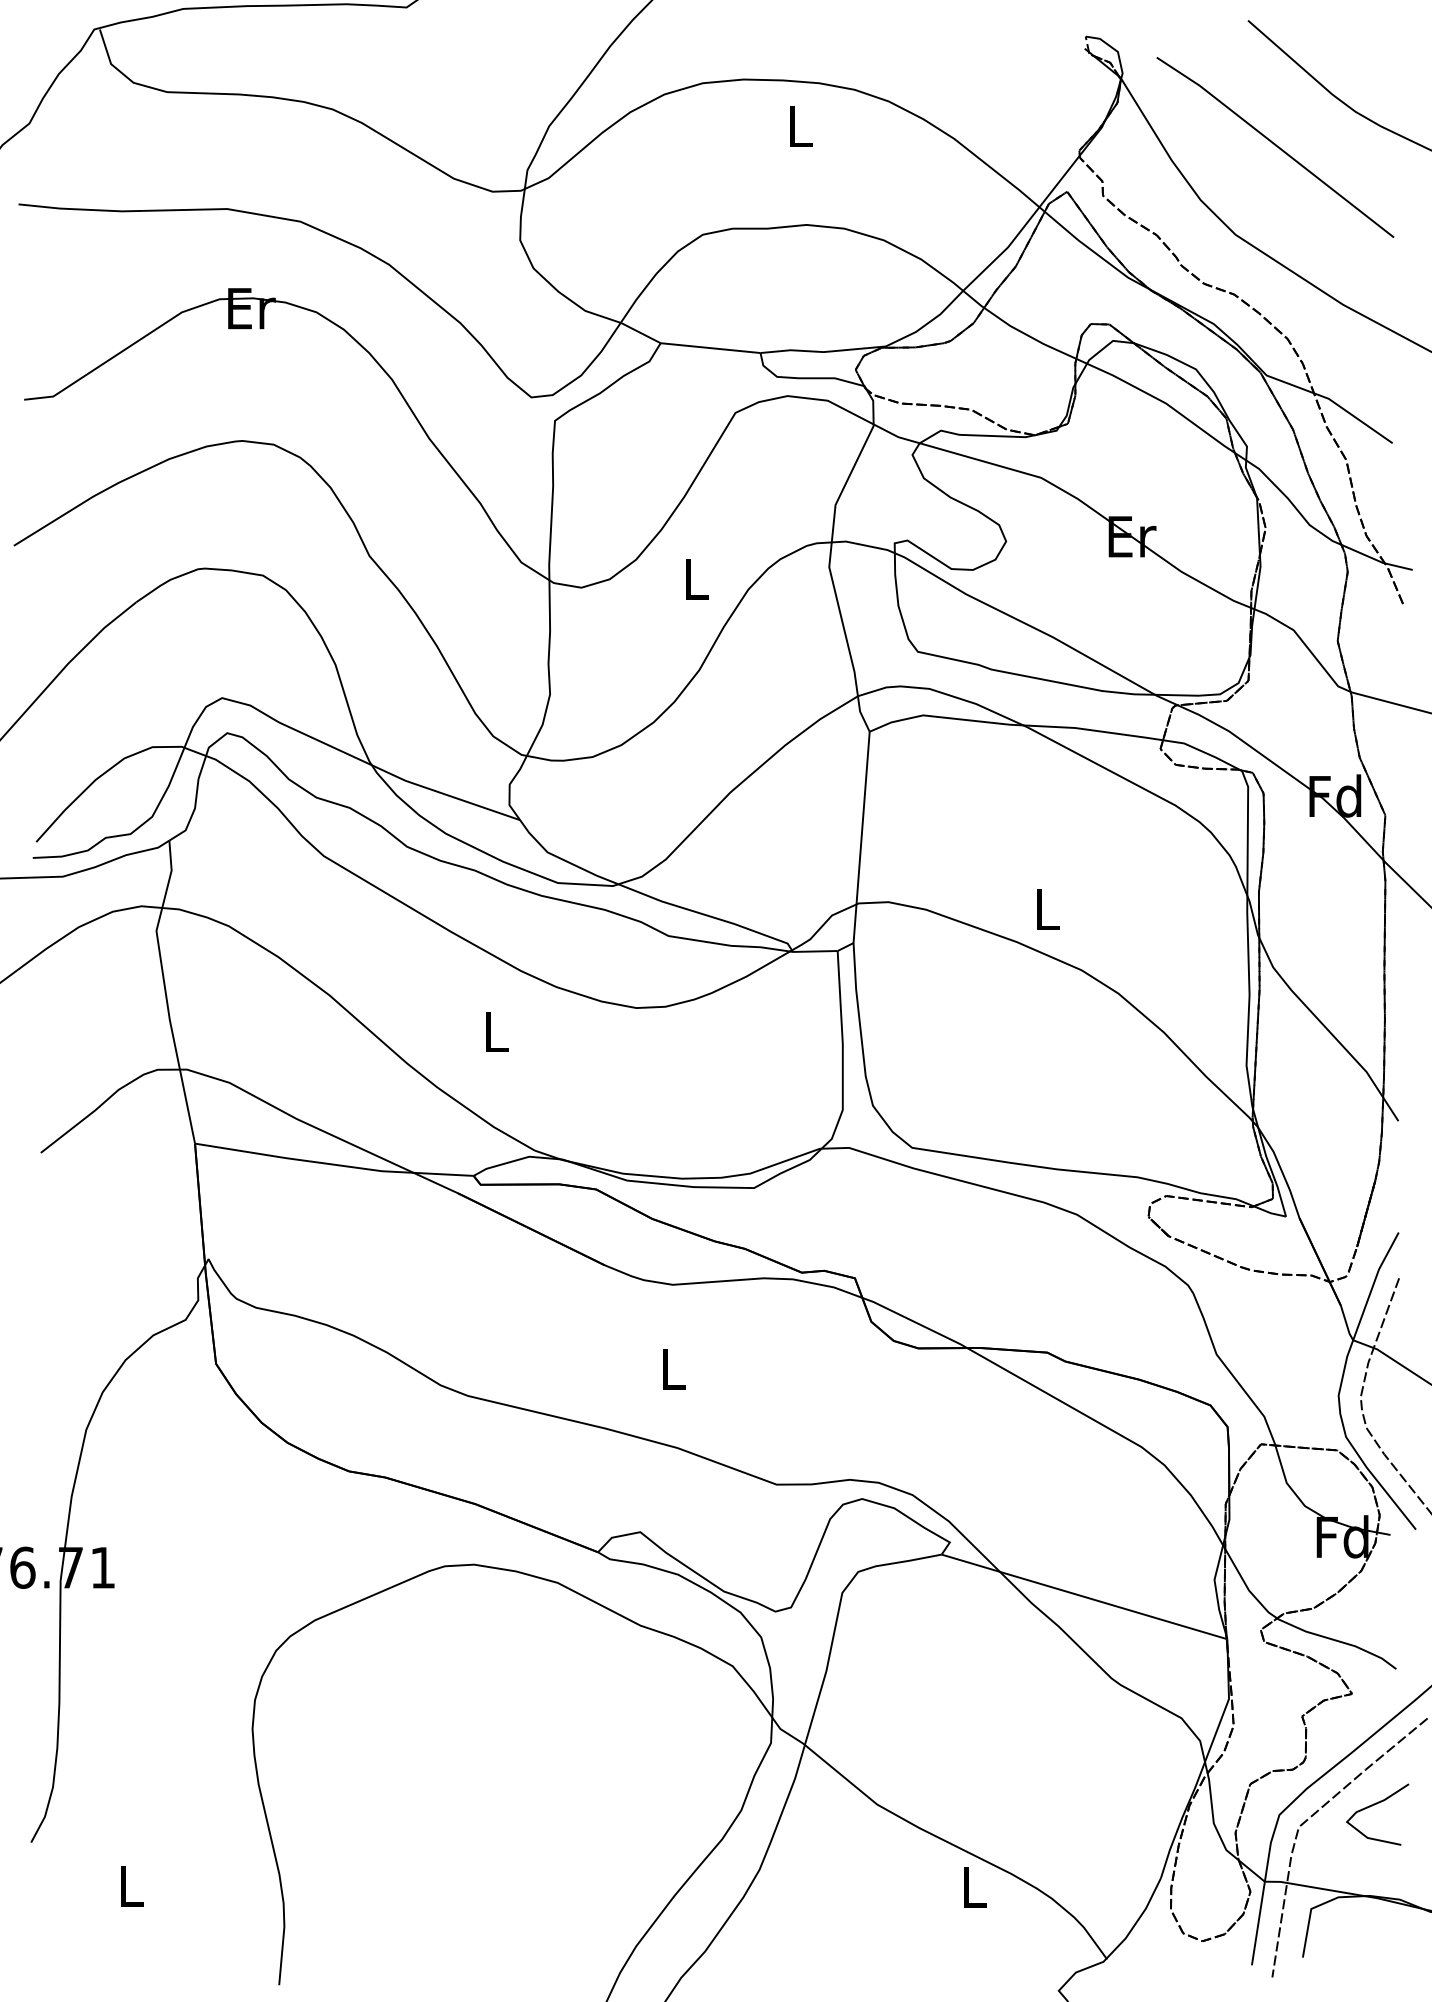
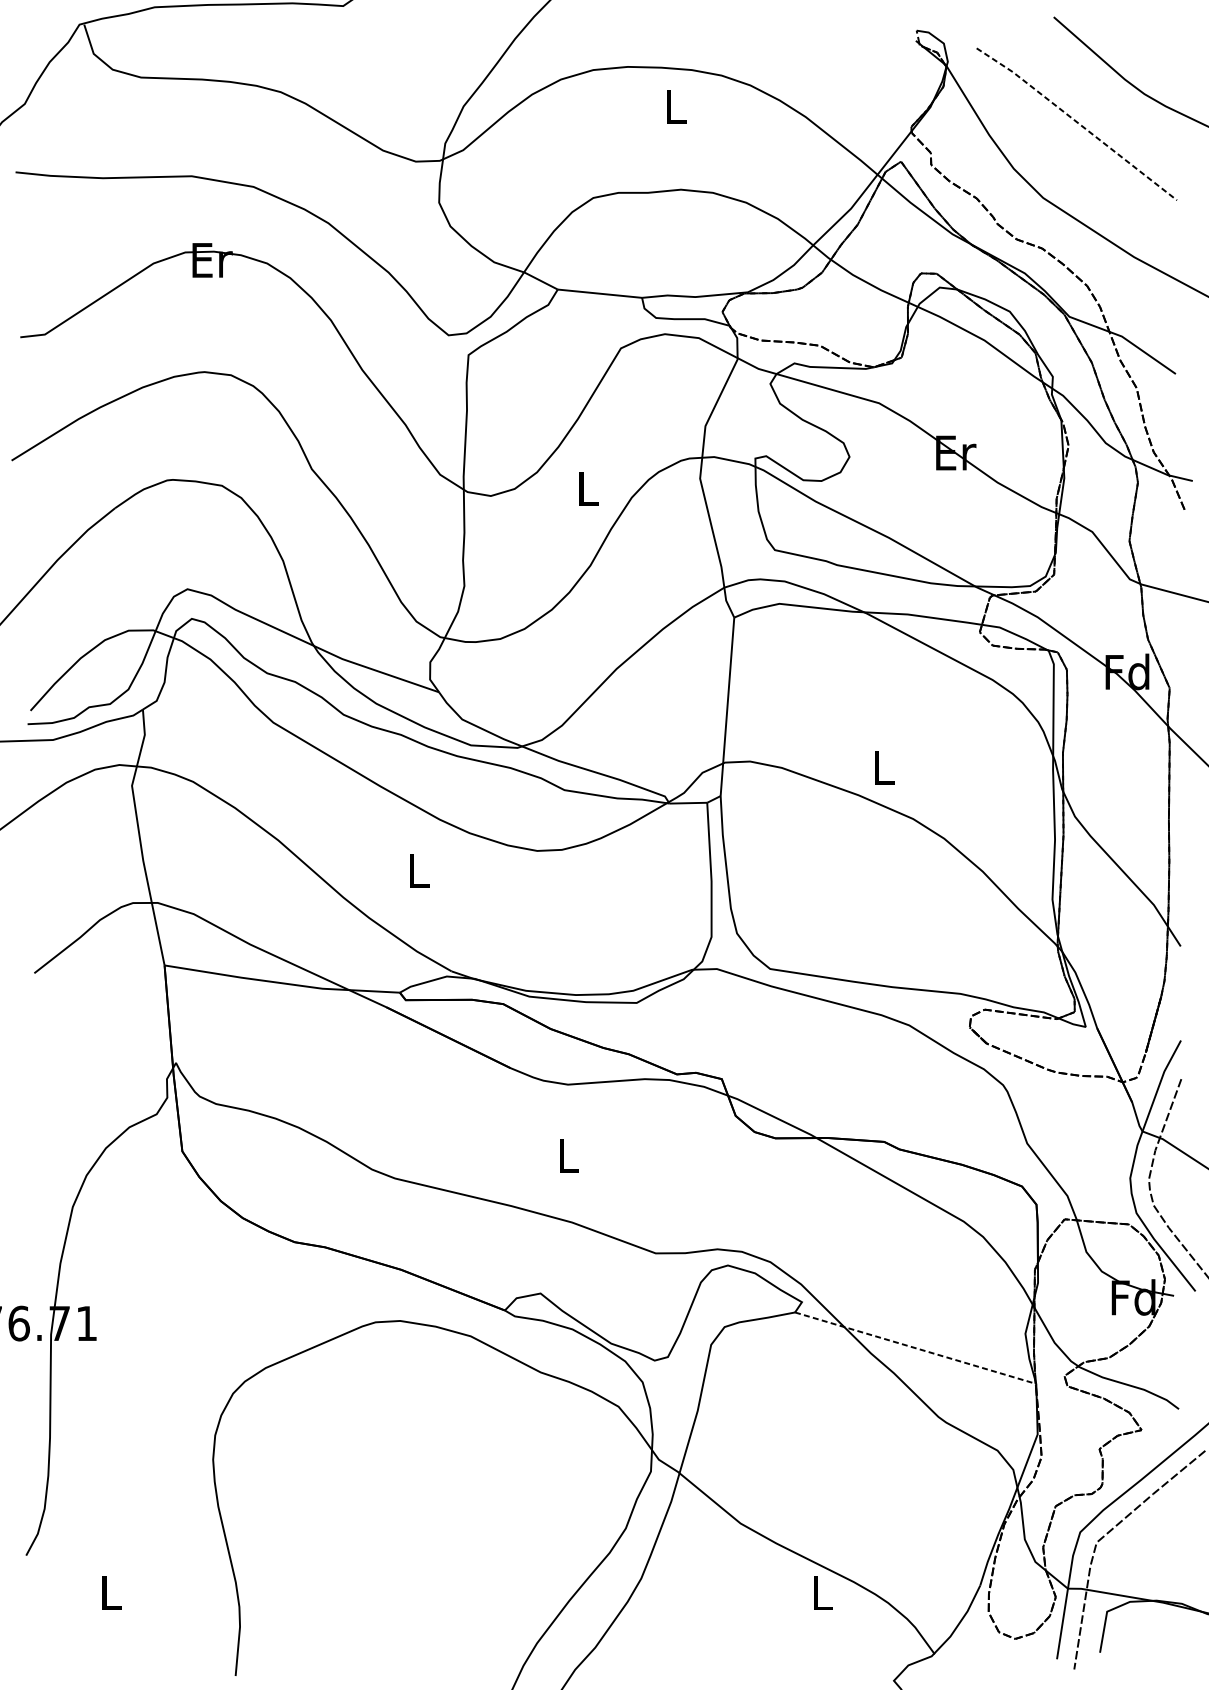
line: (1275, 145) -> (1076, 122), solid -> dashed
line: (1084, 1596) -> (915, 1347), solid -> dashed
curve: (1372, 1806) -> (1158, 1525), removed

